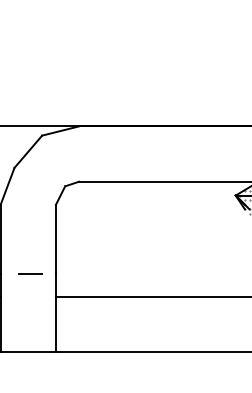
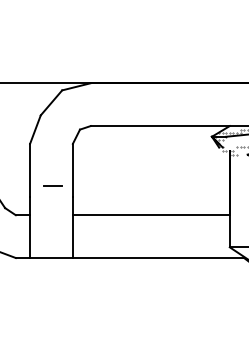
line: (29, 272) -> (52, 185), moved

